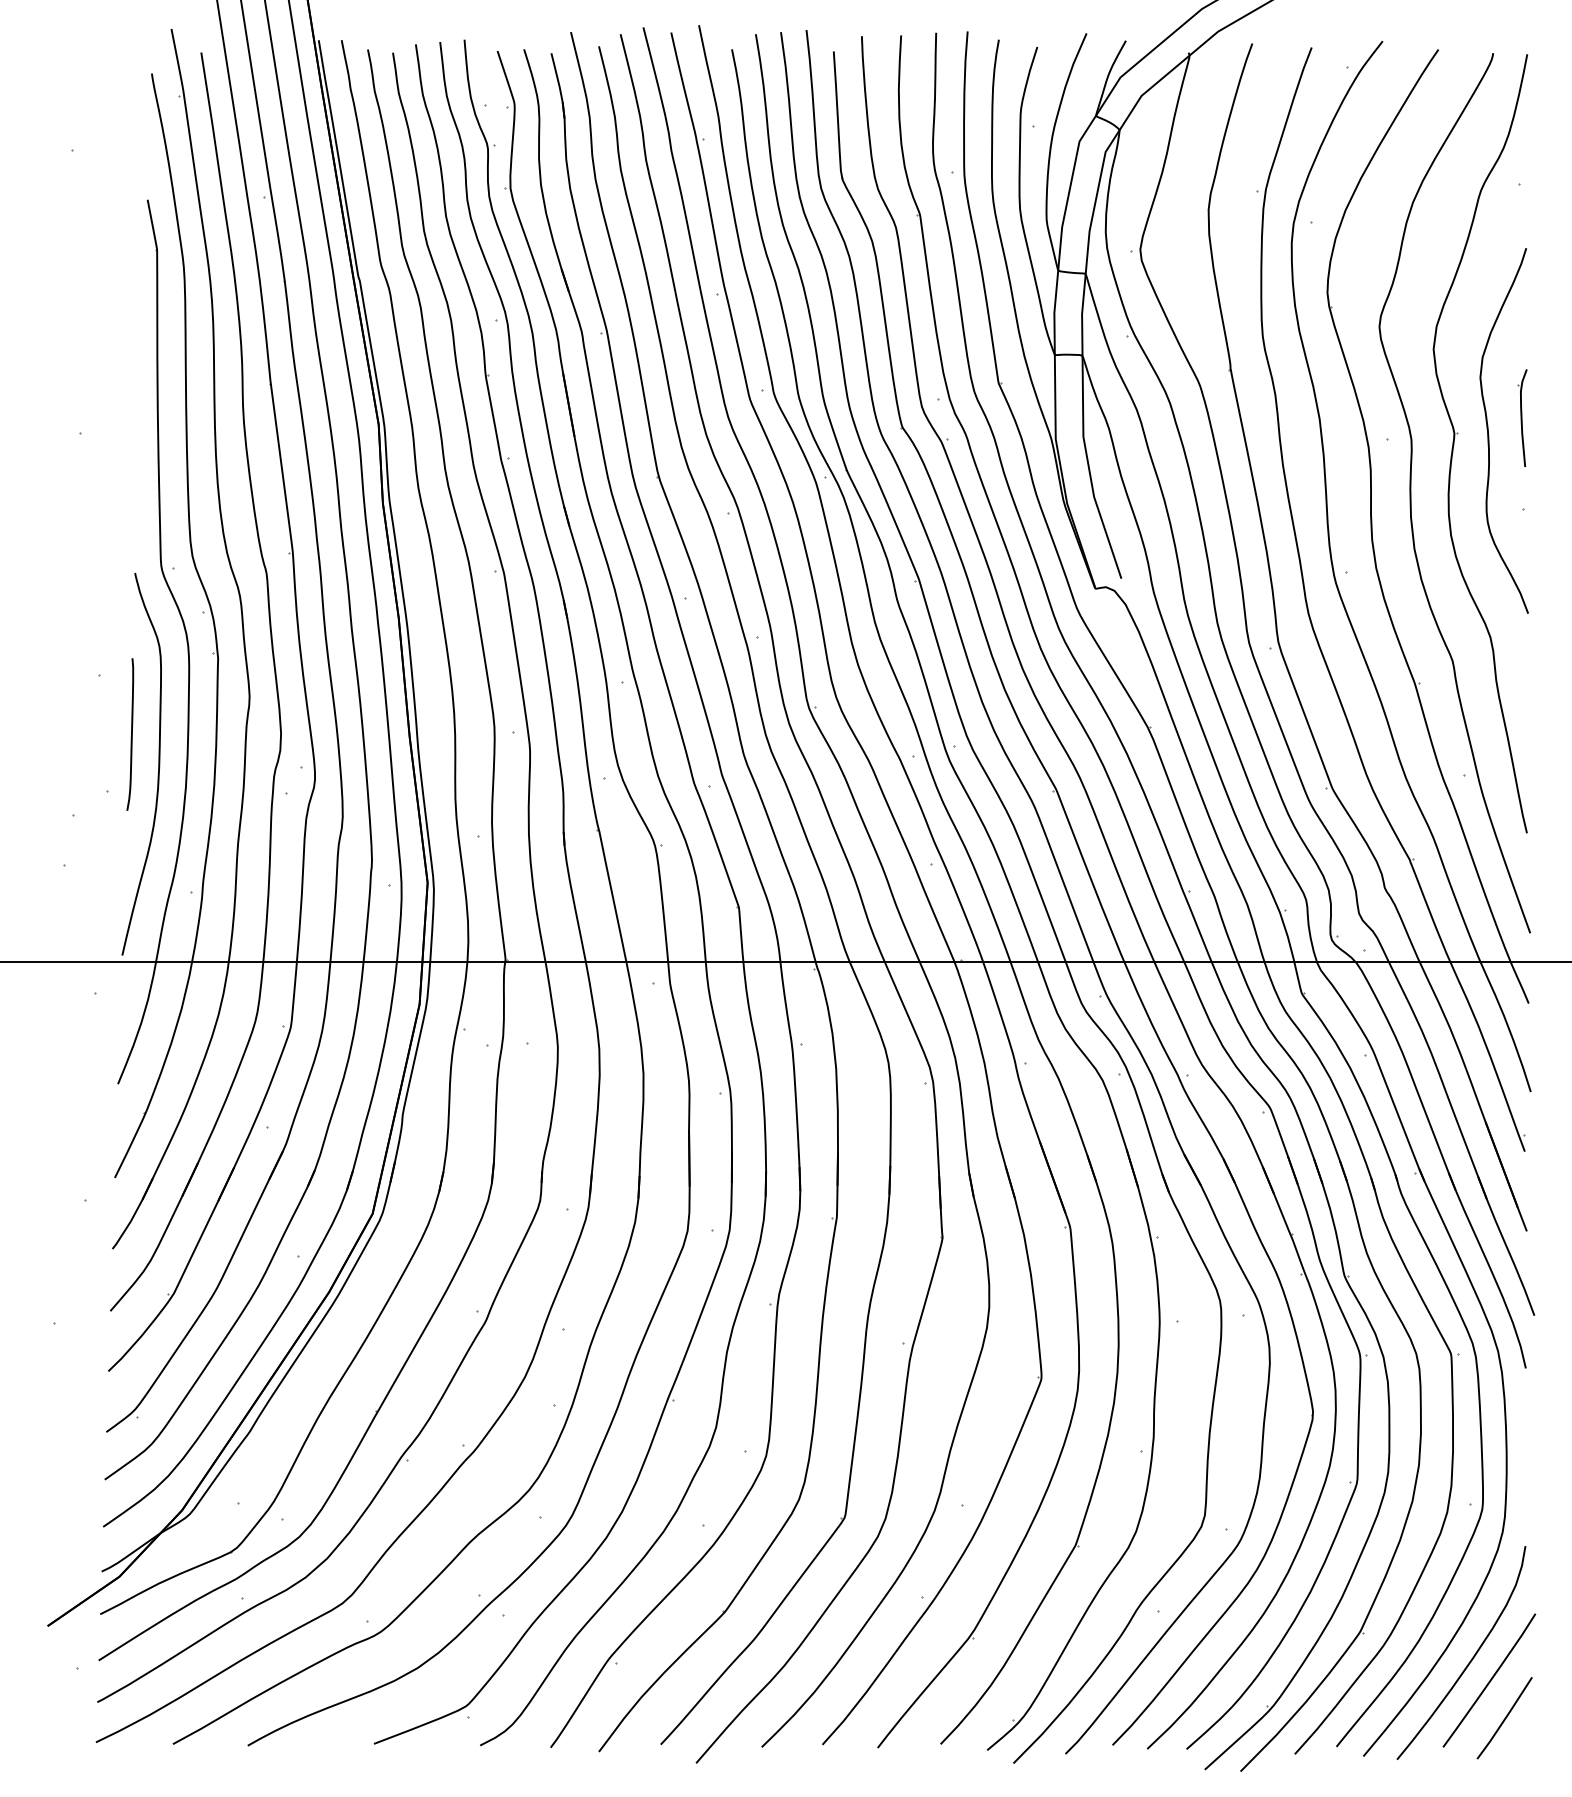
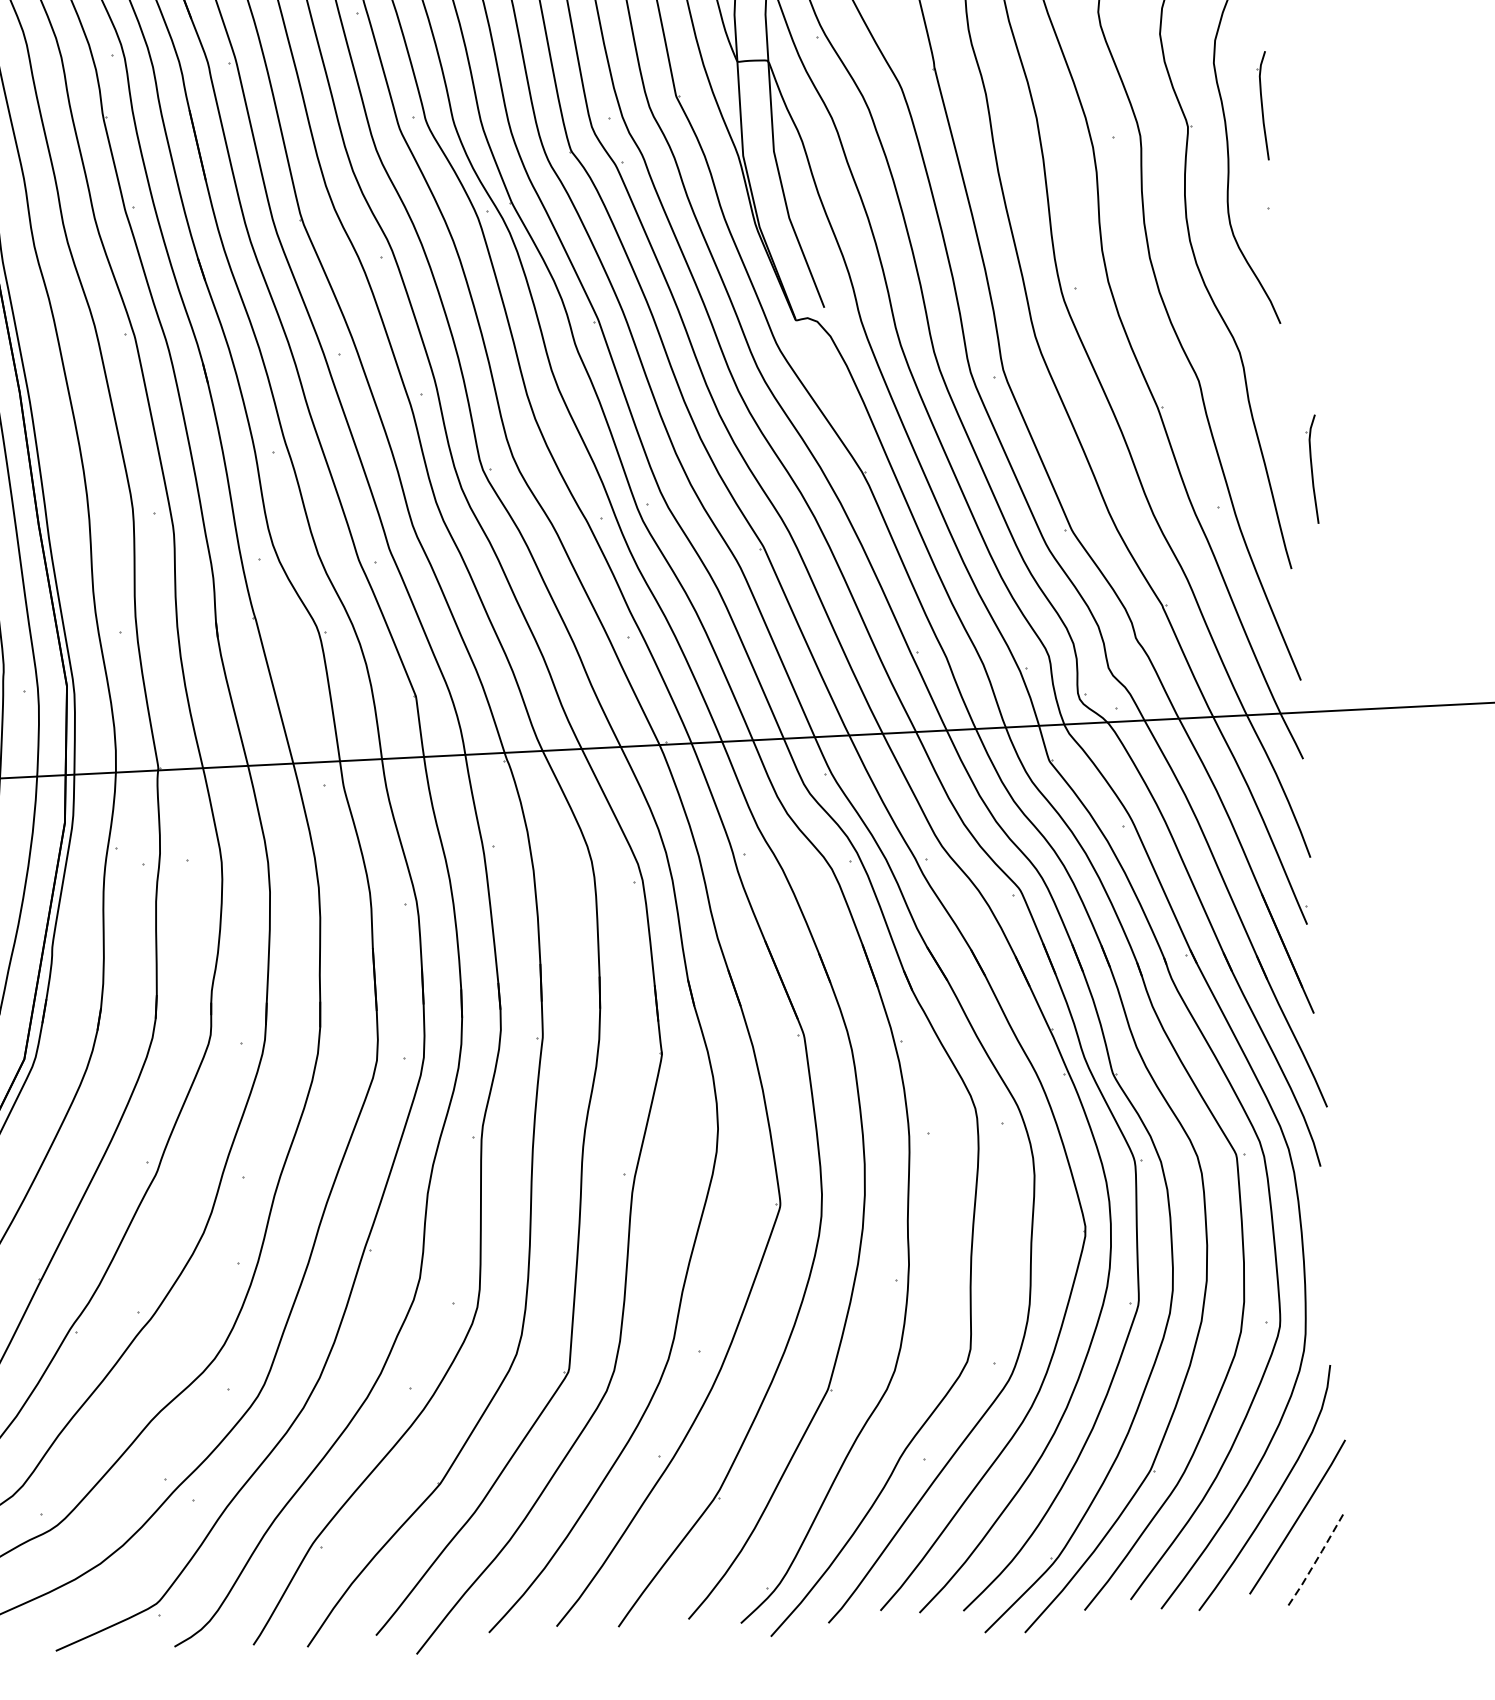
part: (1550, 745) -> (1312, 469), added
line: (1505, 1718) -> (1317, 1558), solid -> dashed

